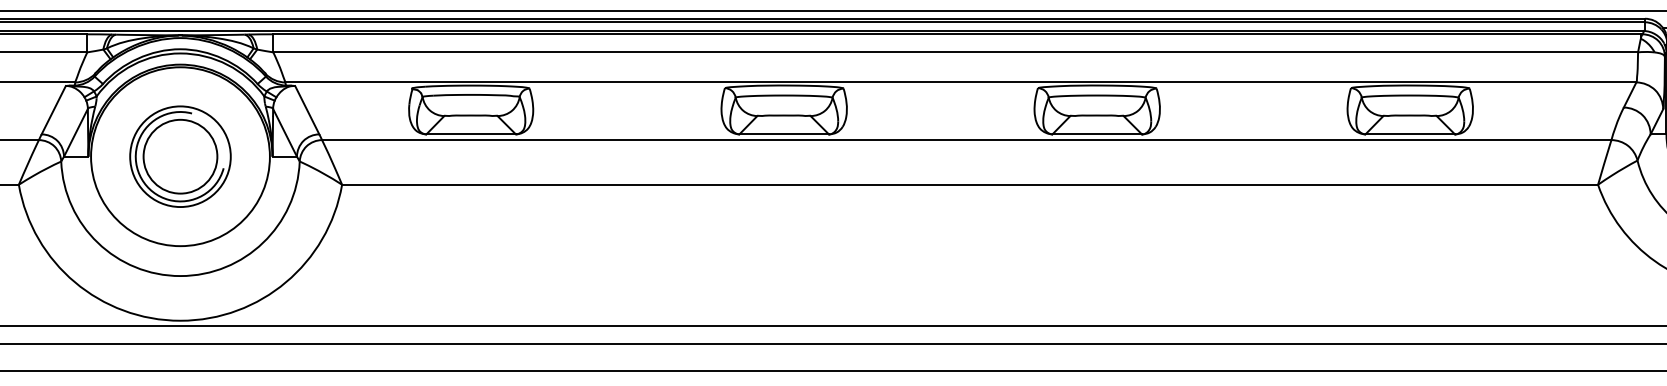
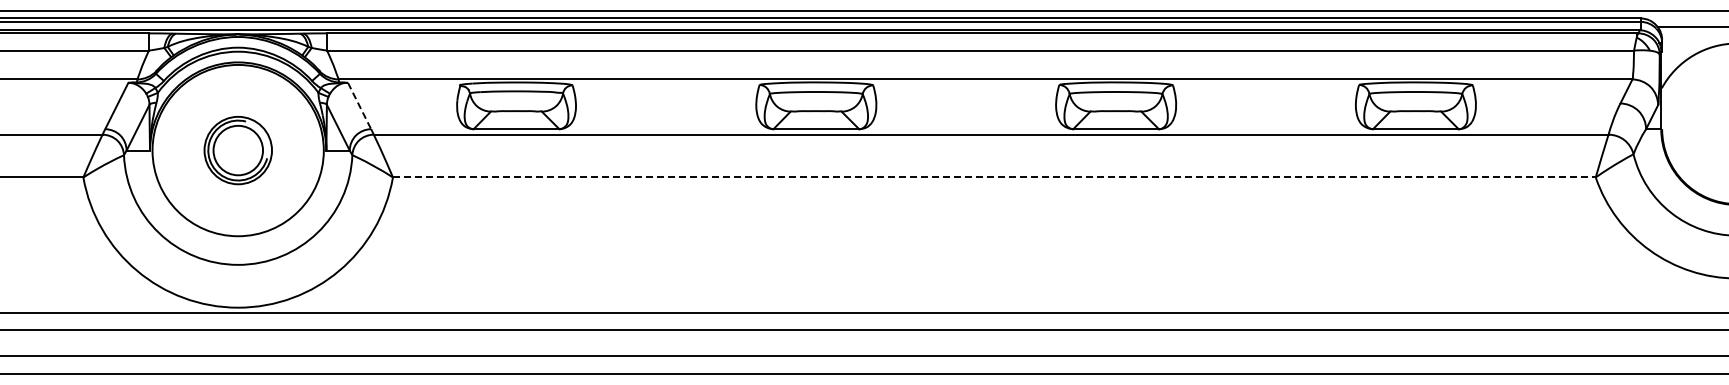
line: (307, 110) -> (359, 106), solid -> dashed
part: (180, 156) -> (238, 150), size x0.7
line: (970, 184) -> (994, 177), solid -> dashed

